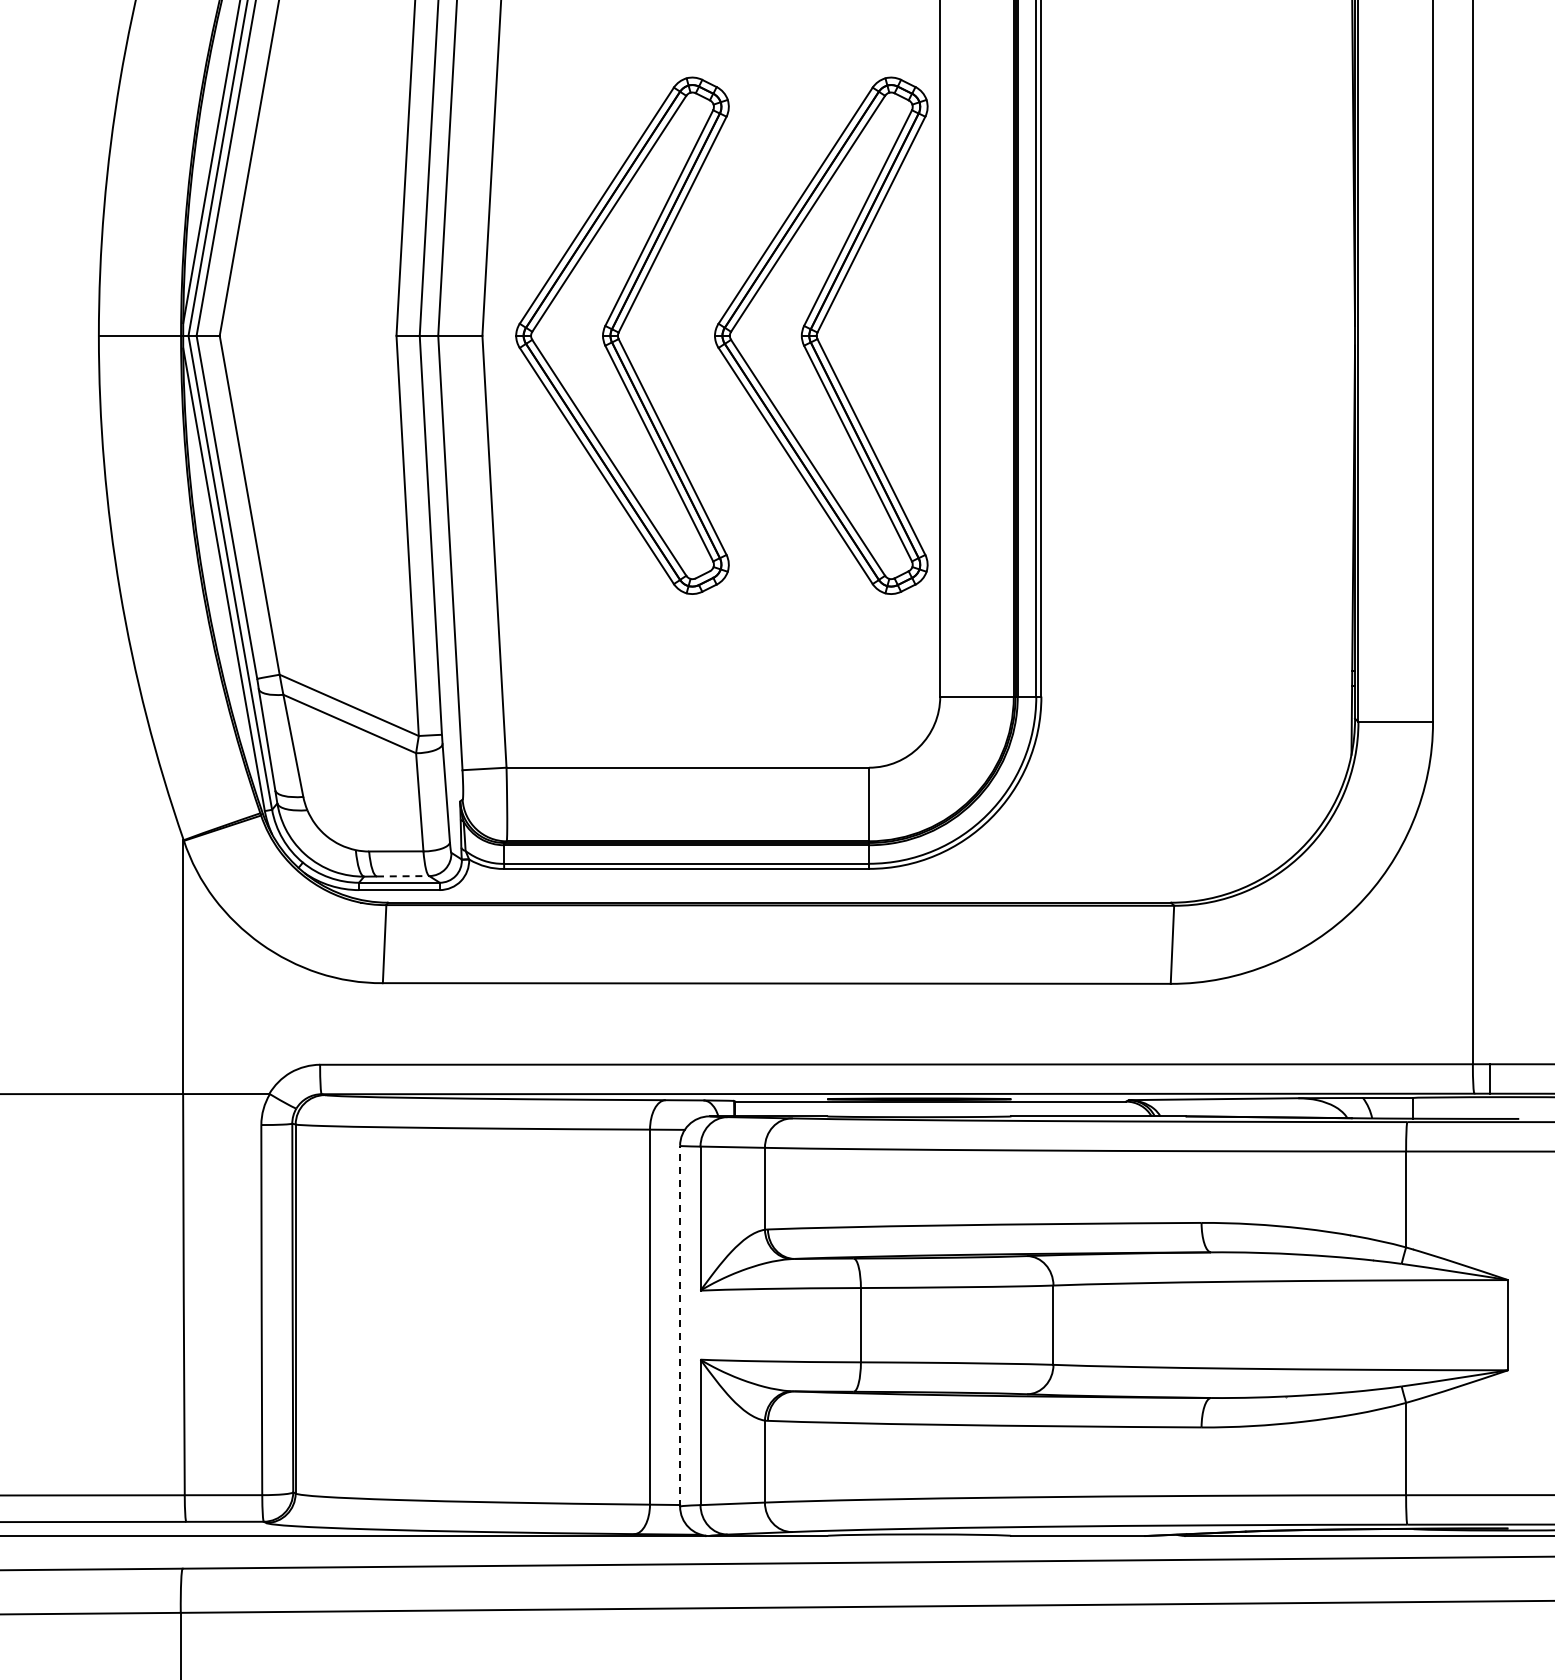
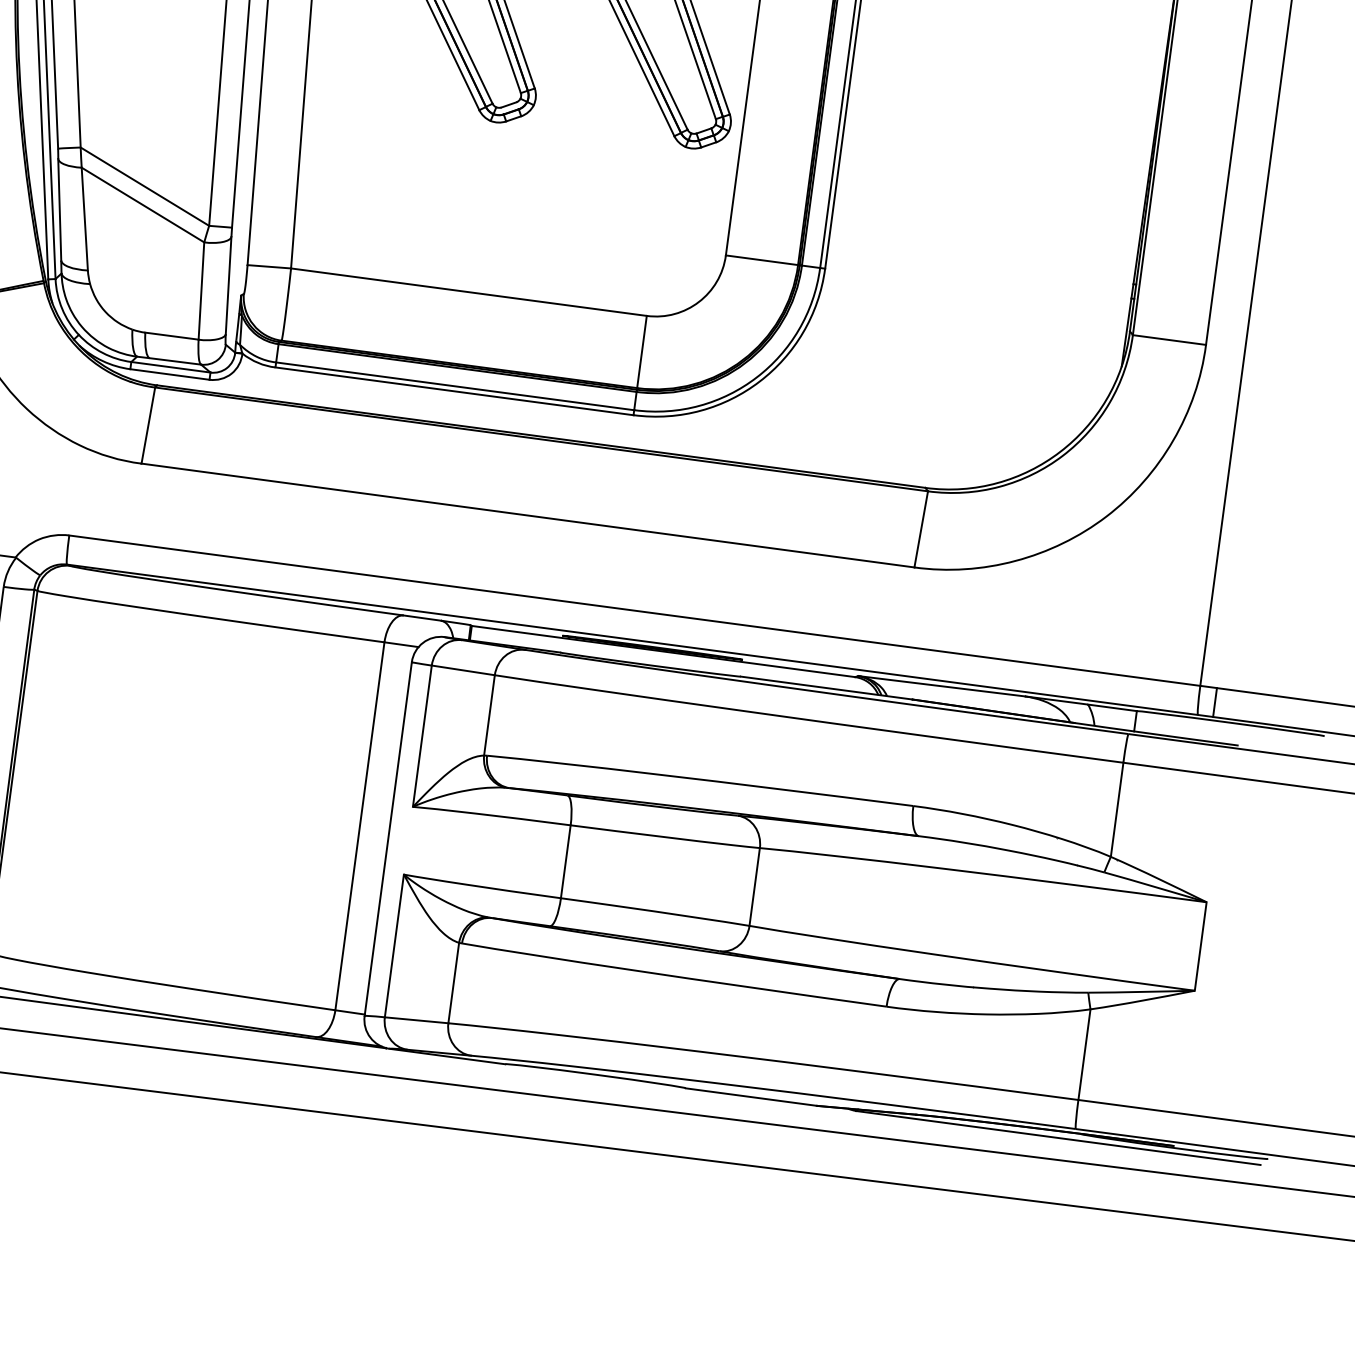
line: (403, 876) -> (175, 361), dashed -> solid
line: (680, 1325) -> (388, 838), dashed -> solid

